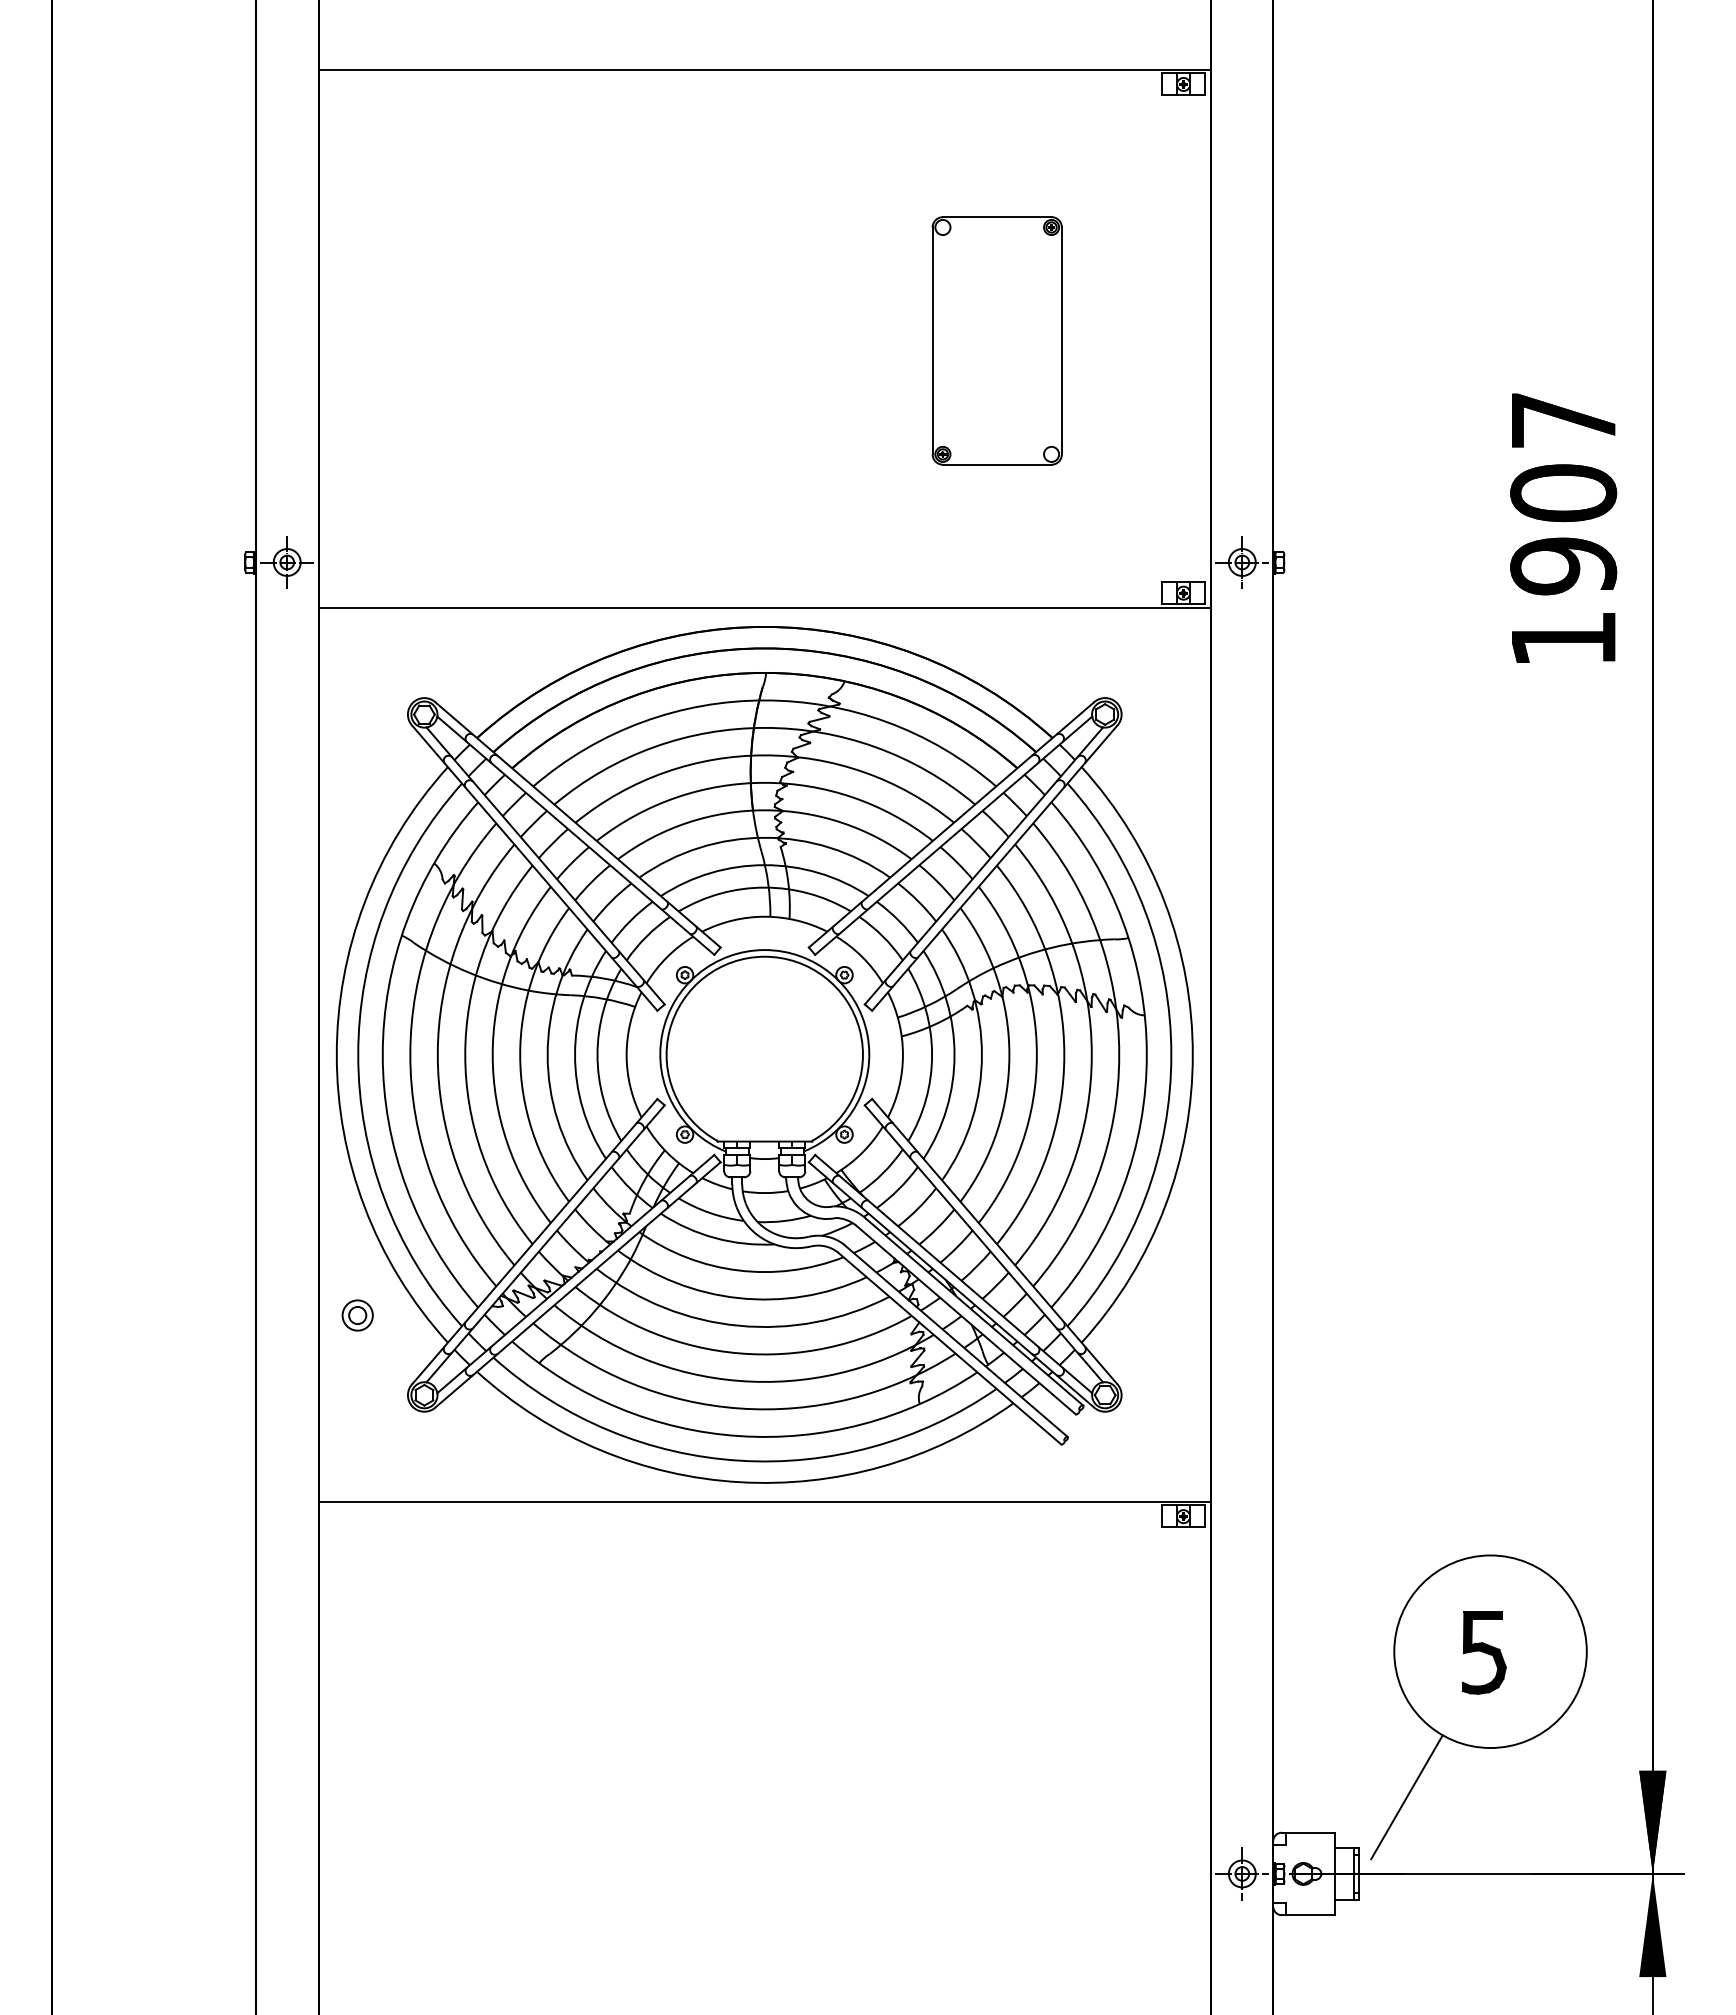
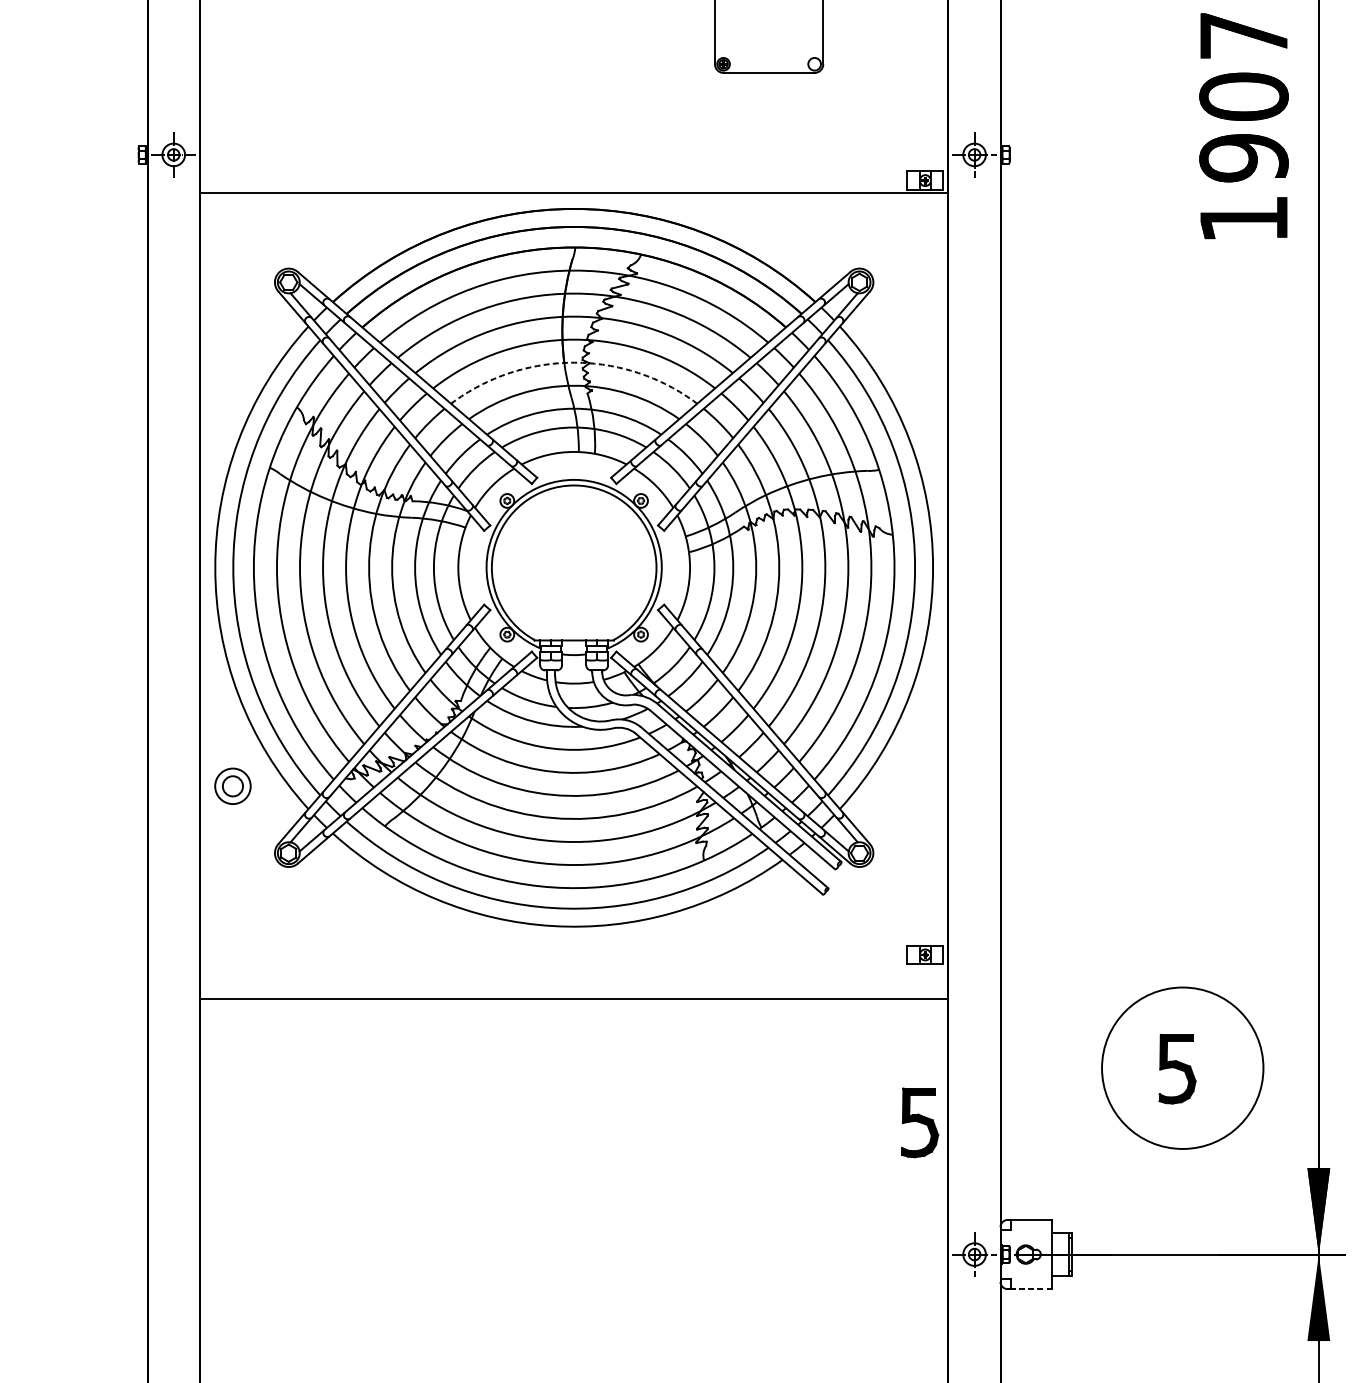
arc: (764, 810) -> (573, 362), solid -> dashed
part: (357, 1315) -> (232, 786), size x1.4
line: (764, 1502) -> (573, 999), moved
part: (1176, 1716) -> (919, 1122), added
line: (1406, 1797) -> (1112, 1190), removed
line: (1310, 1915) -> (1031, 1289), solid -> dashed

